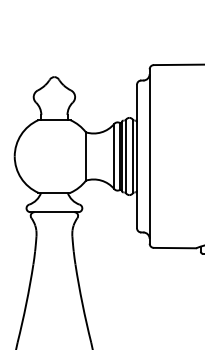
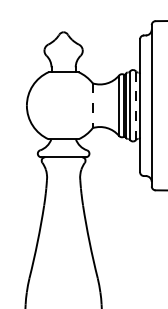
line: (132, 156) -> (135, 105), solid -> dashed
line: (85, 157) -> (92, 106), solid -> dashed

